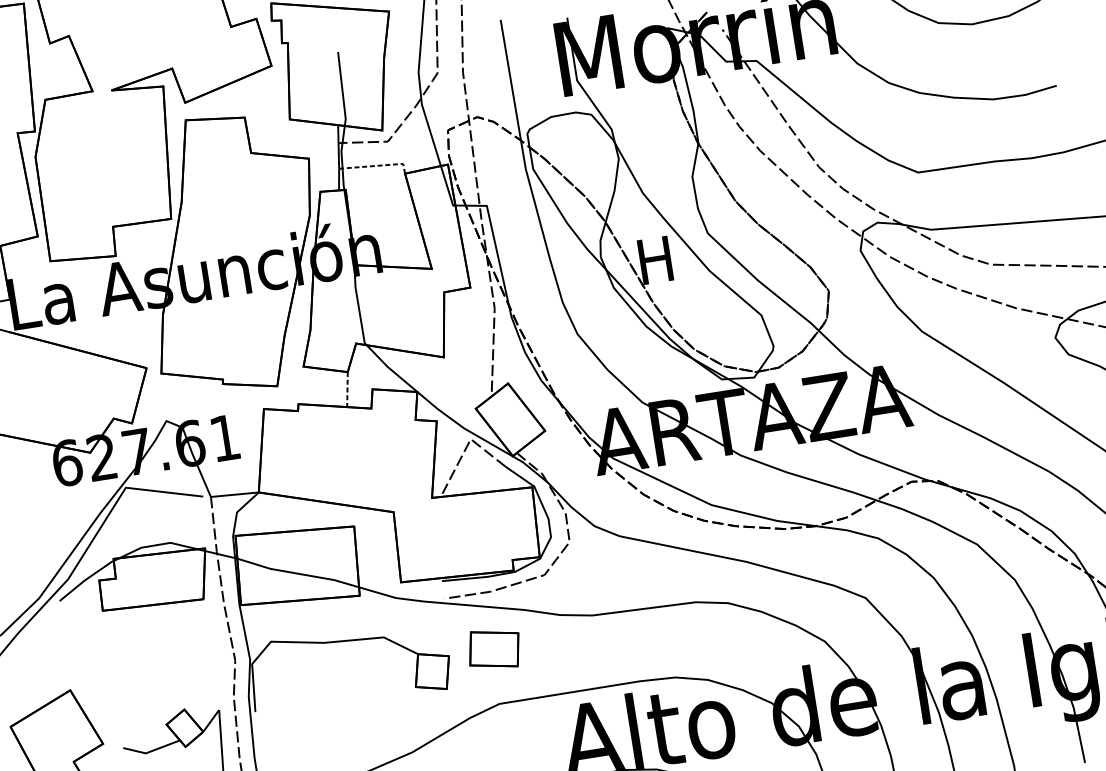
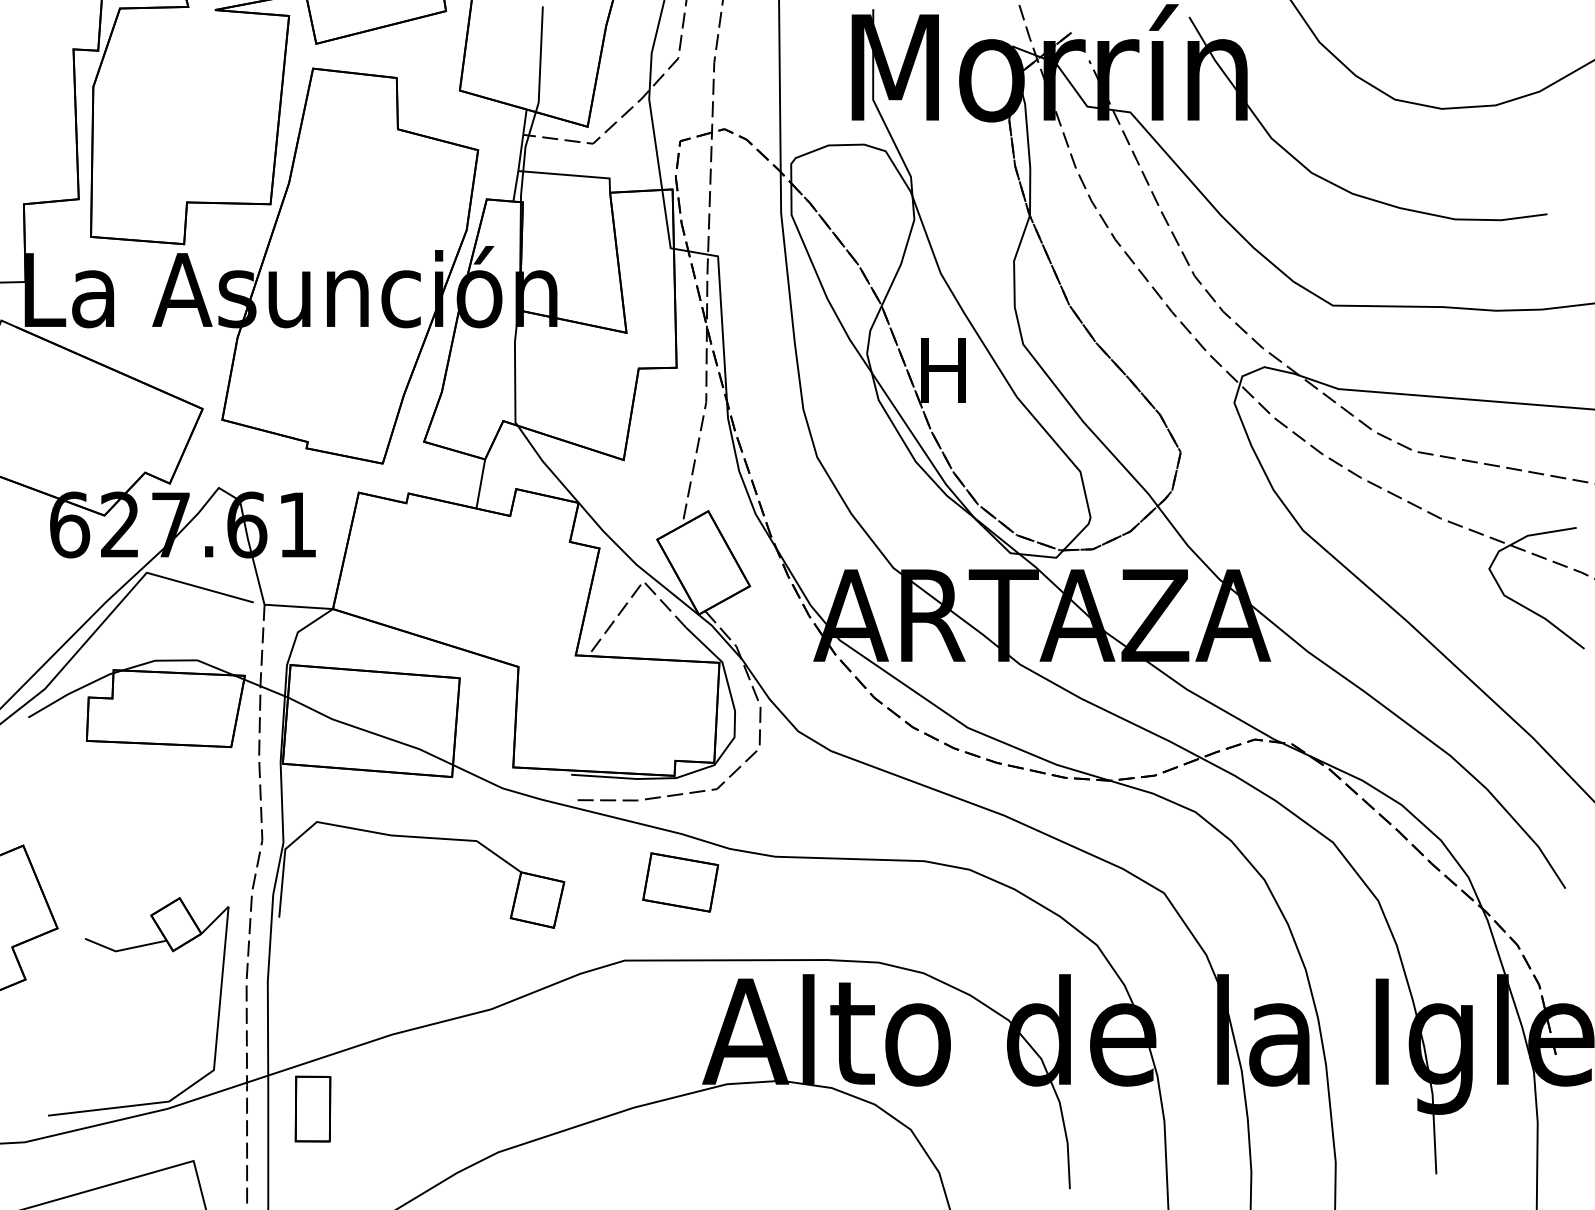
line: (376, 165) -> (571, 175), dashed -> solid
line: (347, 390) -> (480, 484), dashed -> solid
part: (494, 649) -> (680, 882), moved

